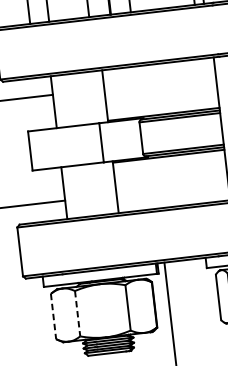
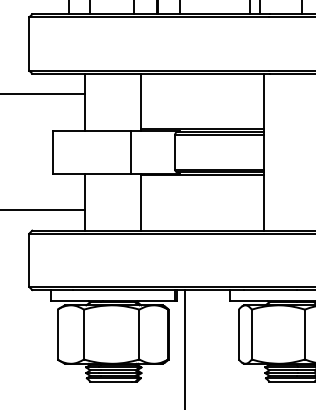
line: (78, 313) -> (84, 334), dashed -> solid
line: (53, 316) -> (57, 334), dashed -> solid

